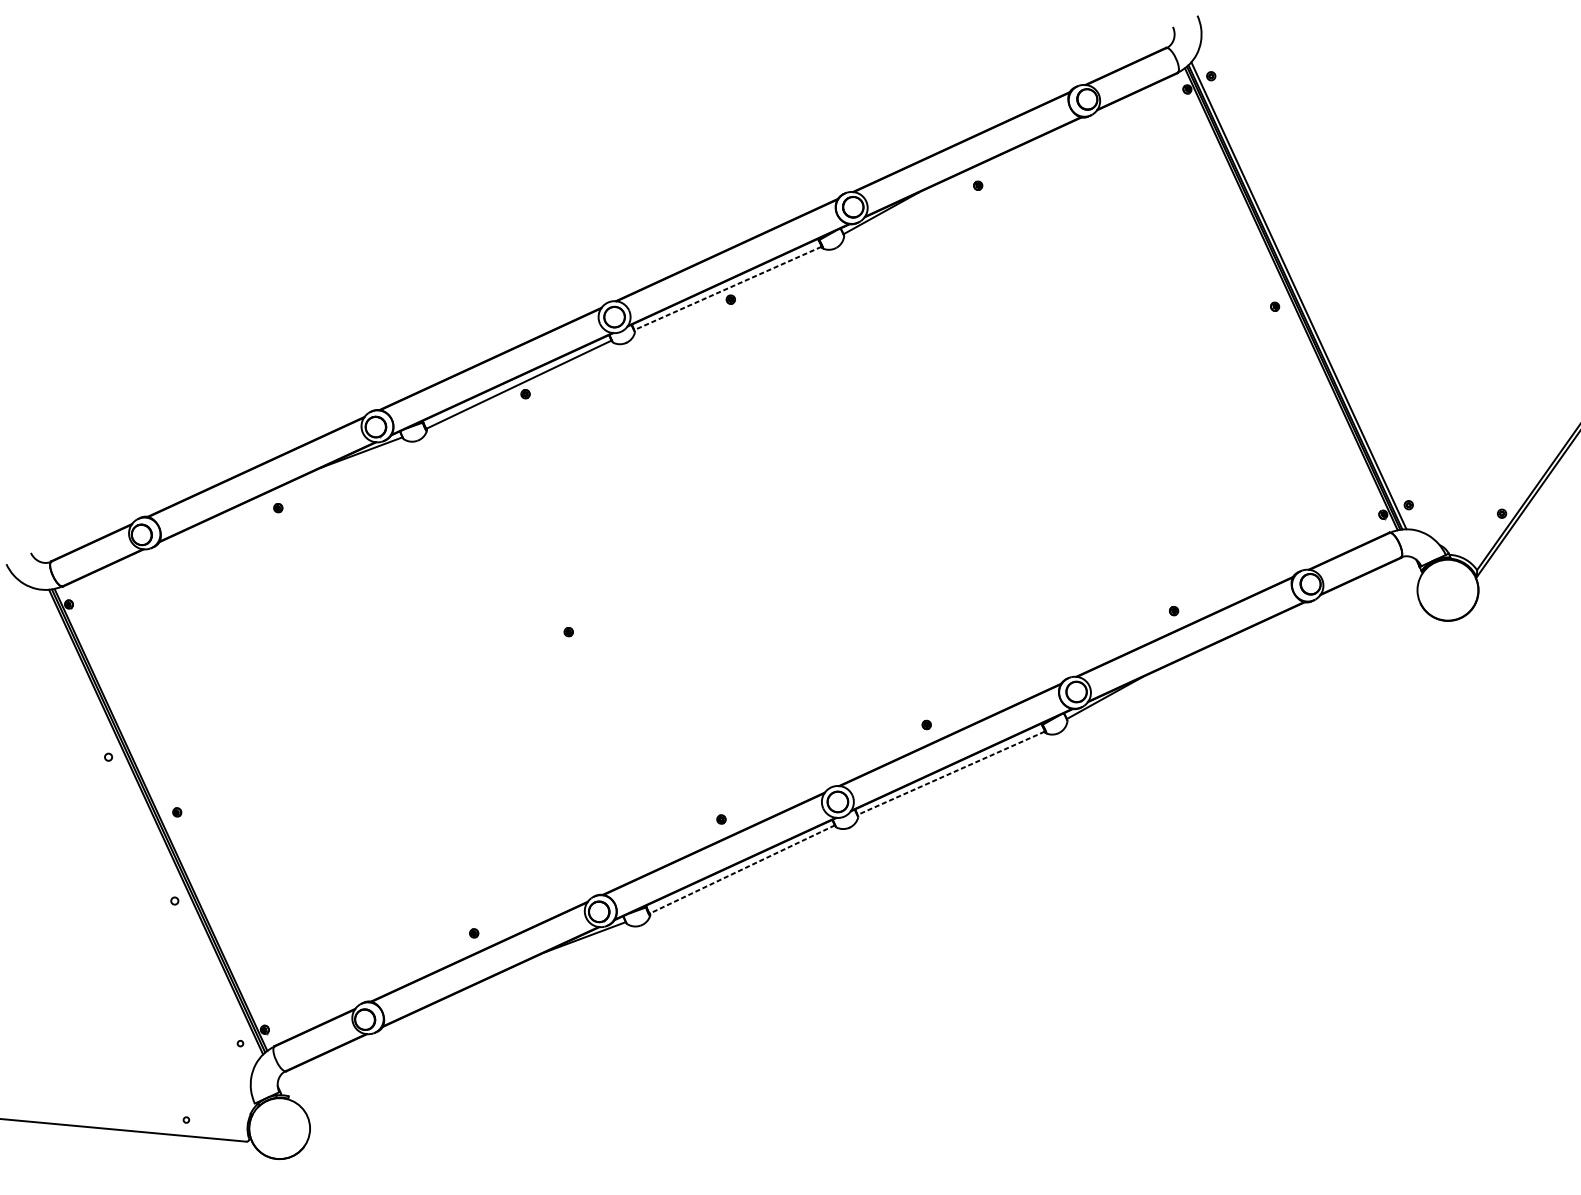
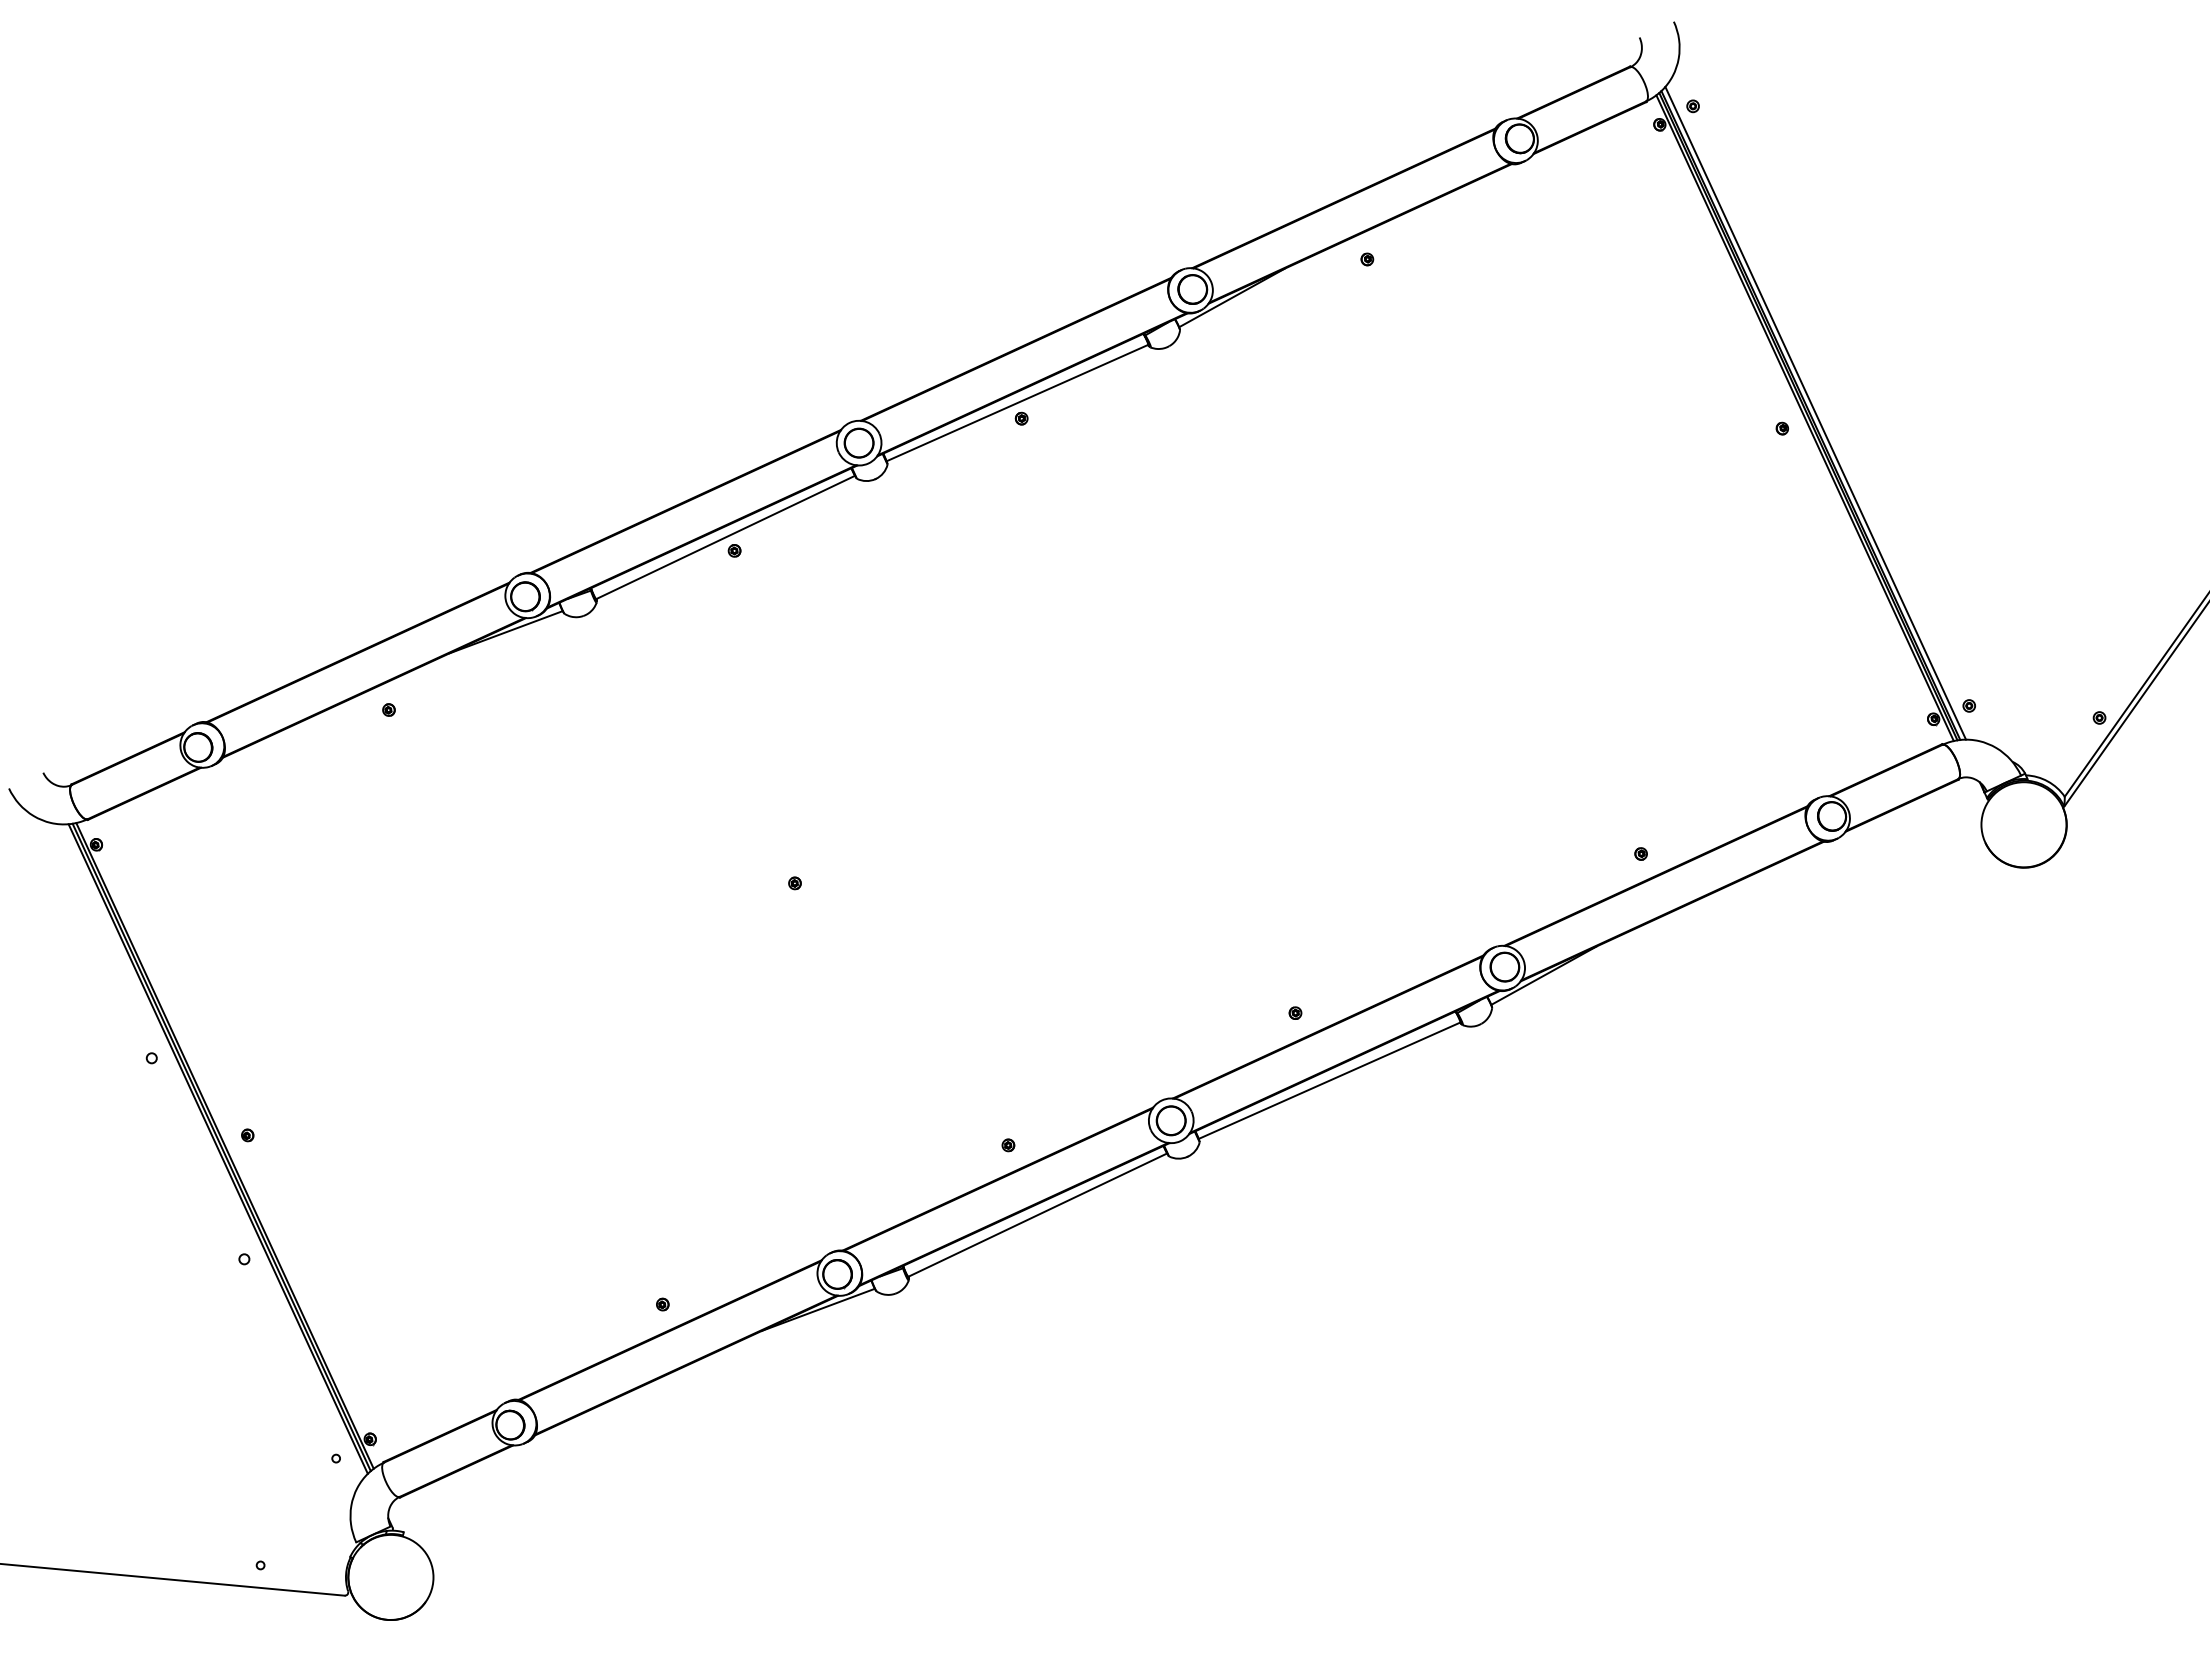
line: (727, 288) -> (1016, 403), dashed -> solid
line: (951, 773) -> (1329, 1080), dashed -> solid
line: (742, 869) -> (1037, 1215), dashed -> solid

